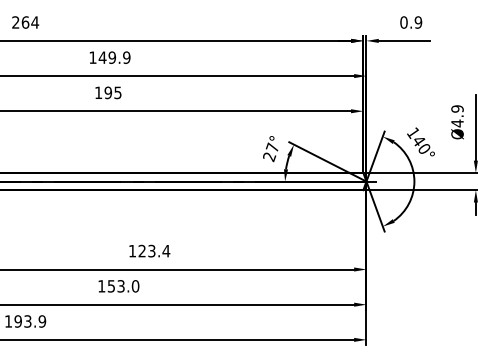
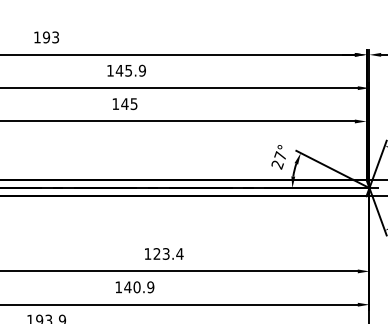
text: (25, 22) -> (46, 37), 264 -> 193
text: (112, 57) -> (128, 70), 149.9 -> 145.9
text: (108, 92) -> (125, 103), 195 -> 145
text: (123, 286) -> (139, 287), 153.0 -> 140.9

